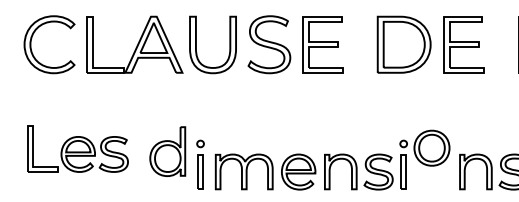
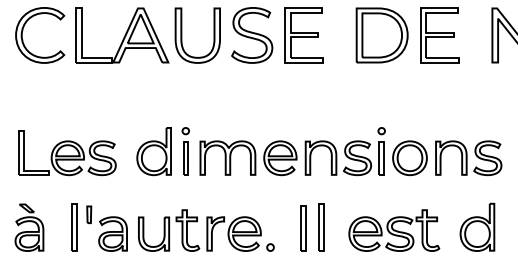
part: (431, 148) -> (409, 158), moved
part: (77, 149) -> (67, 153), moved
part: (167, 151) -> (153, 151), moved

